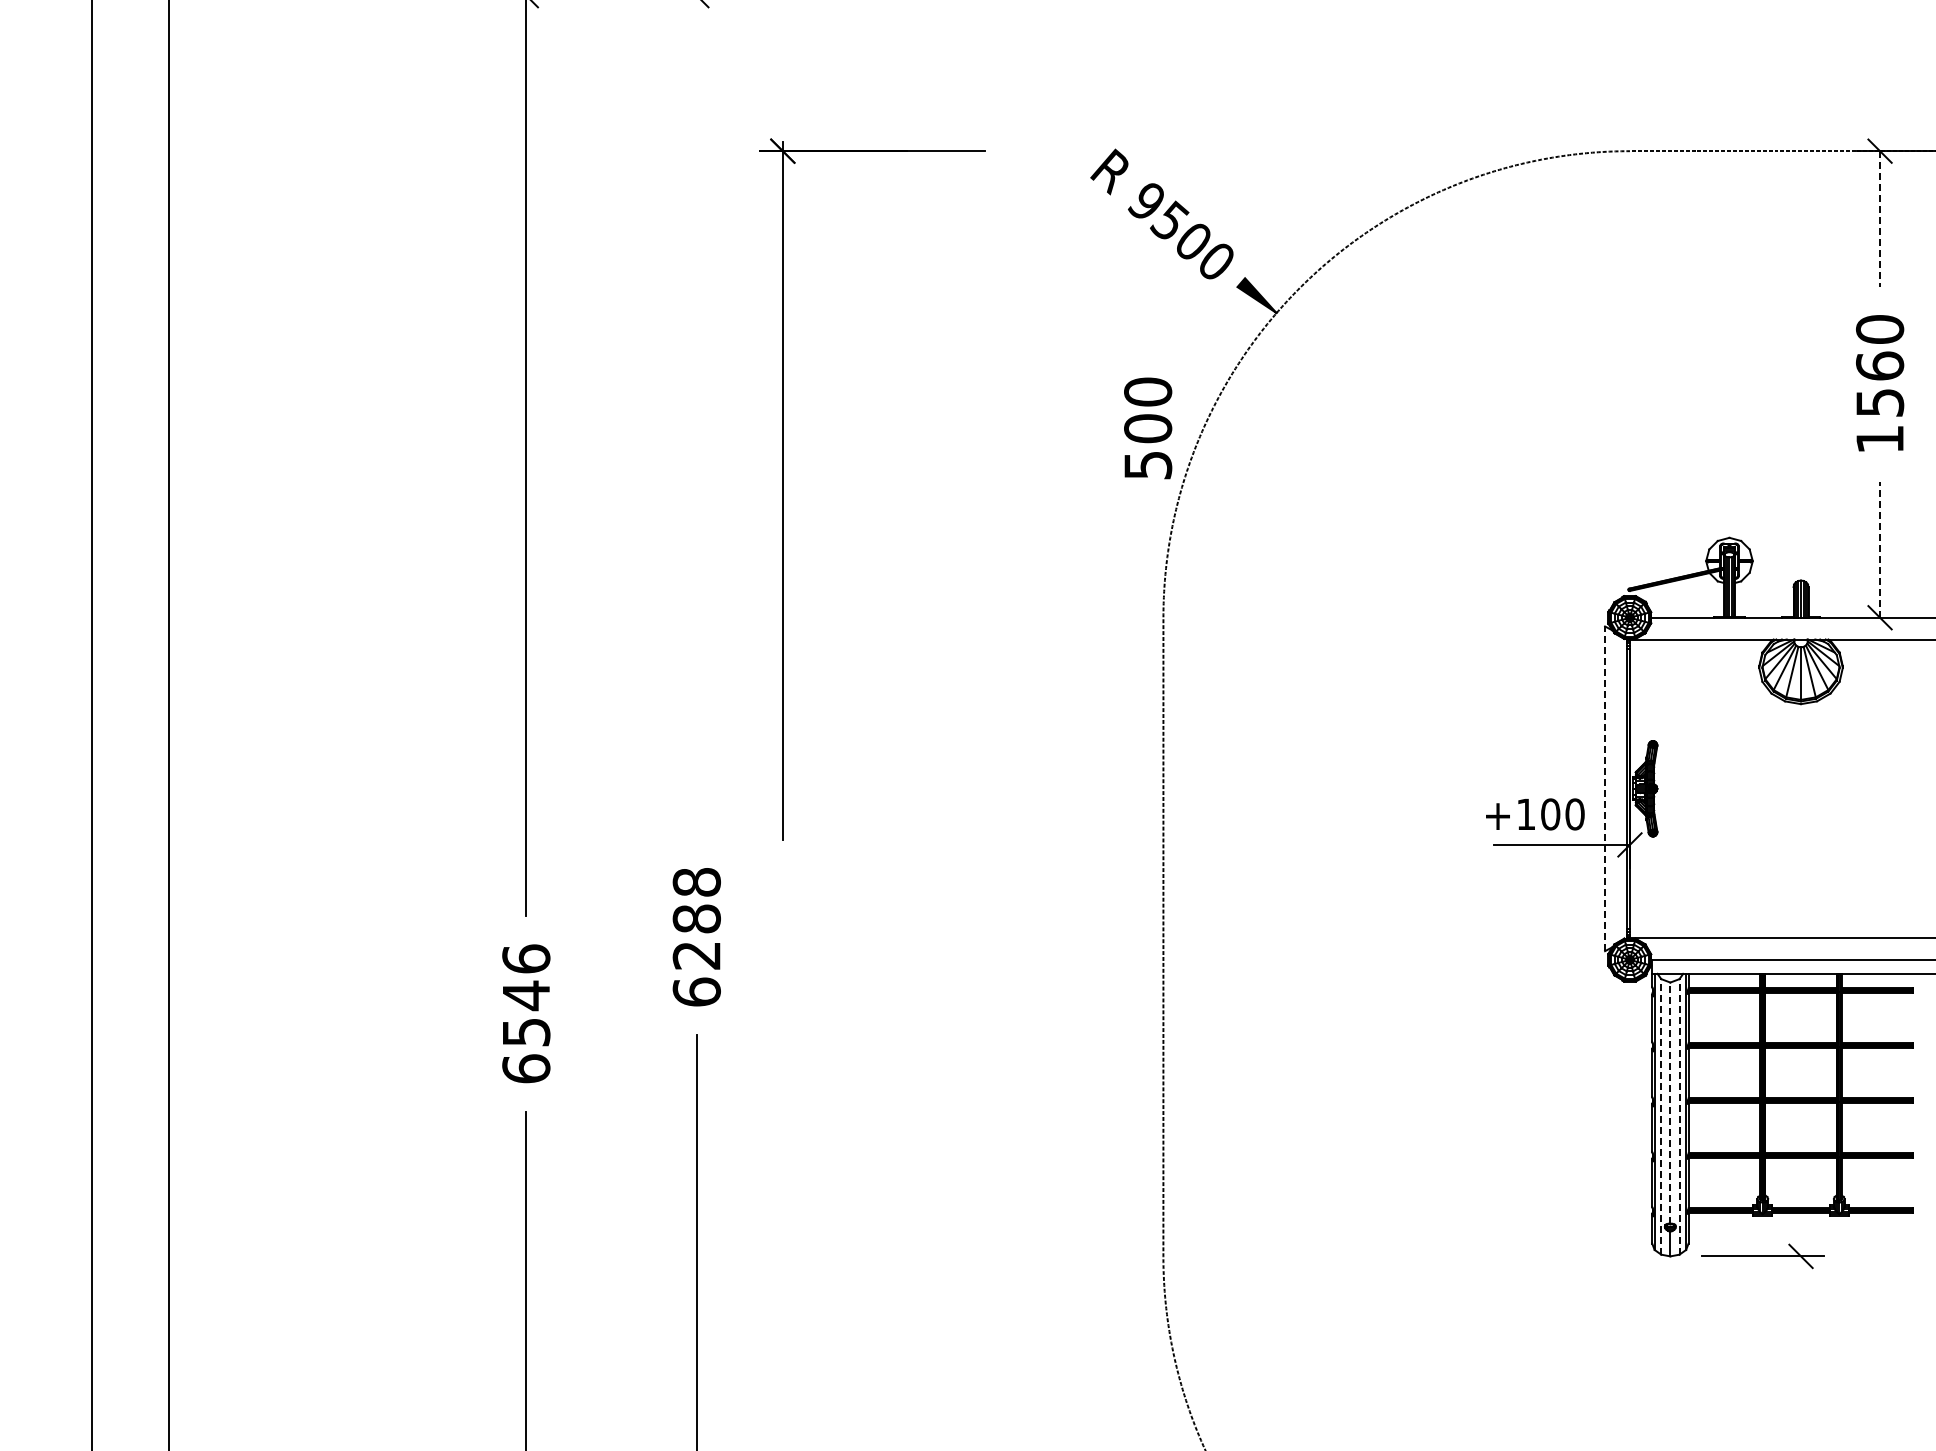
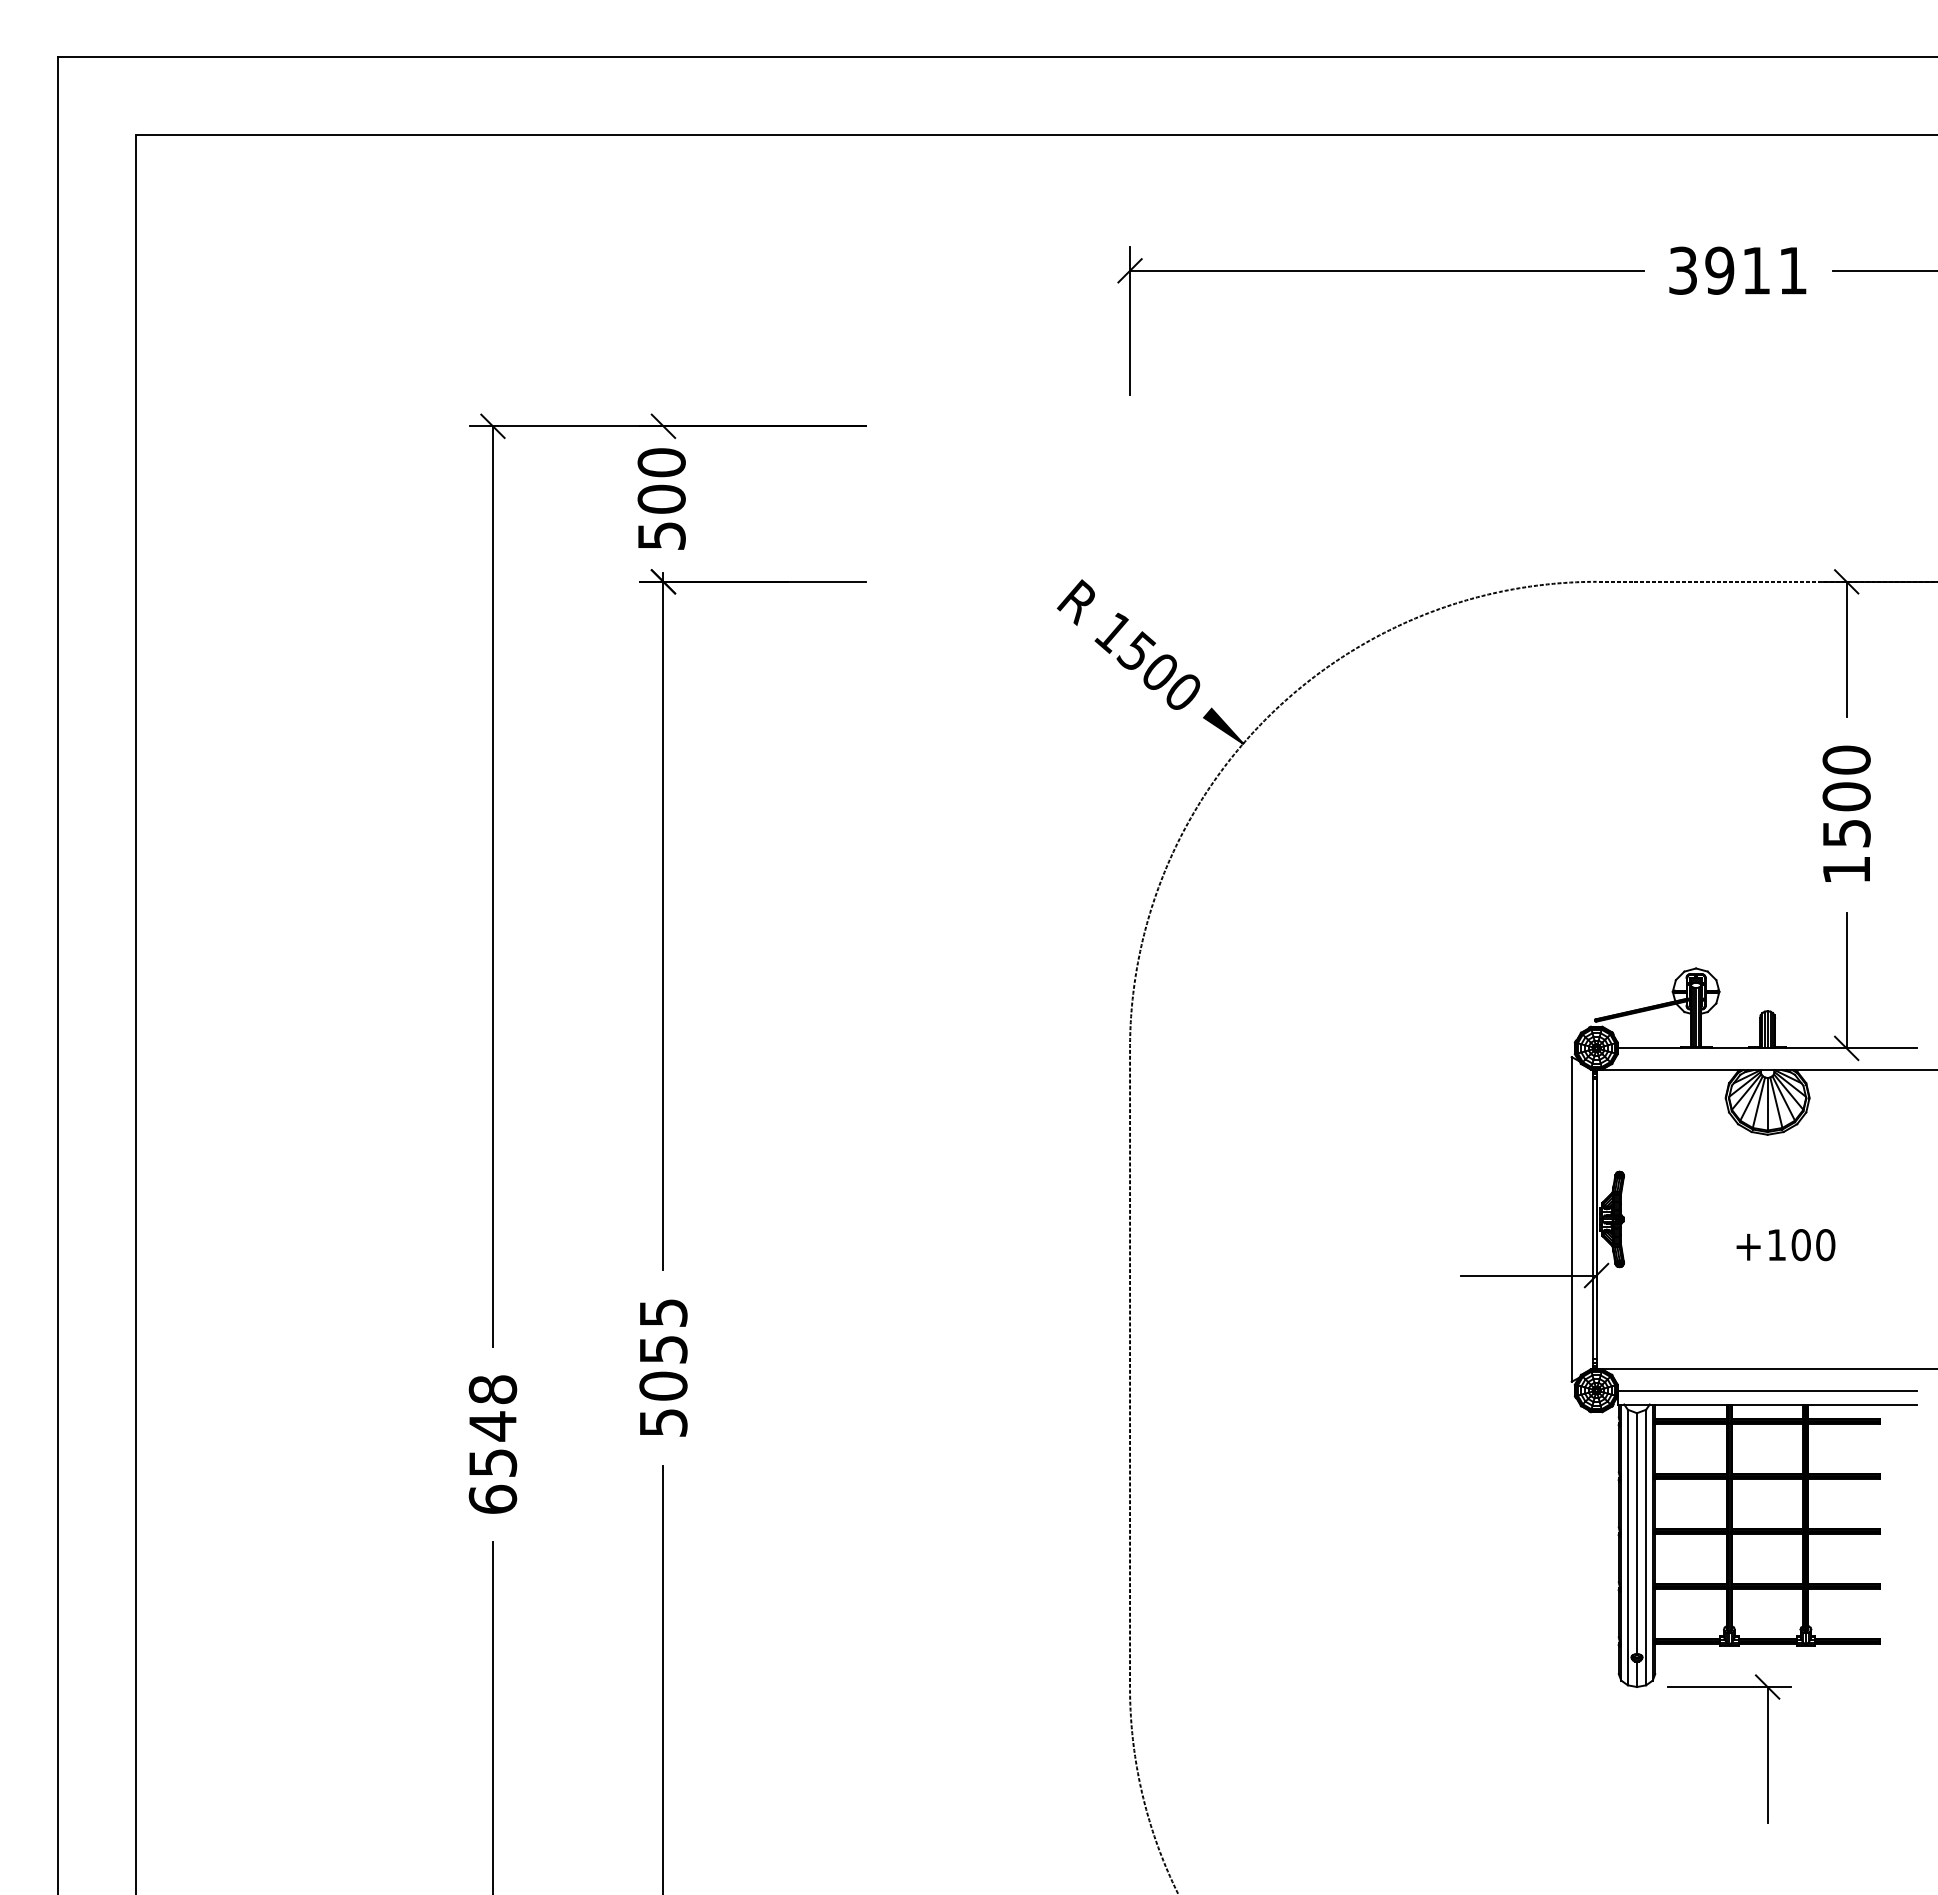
text: (1145, 201) -> (1112, 632), 9500 -> 1500
line: (1879, 218) -> (1846, 649), dashed -> solid
text: (1879, 365) -> (1846, 796), 1560 -> 1500
text: (1147, 427) -> (661, 498), moved
part: (782, 488) -> (663, 919), moved
line: (1879, 549) -> (1846, 980), dashed -> solid
line: (1604, 787) -> (1571, 1218), dashed -> solid
text: (1534, 814) -> (1785, 1245), moved
text: (696, 936) -> (663, 1367), 6288 -> 5055
text: (525, 958) -> (492, 1389), 6546 -> 6548
line: (1670, 1102) -> (1637, 1533), dashed -> solid
line: (1660, 1116) -> (1627, 1547), dashed -> solid
line: (1679, 1116) -> (1646, 1547), dashed -> solid
line: (1800, 1323) -> (1767, 1754), added

